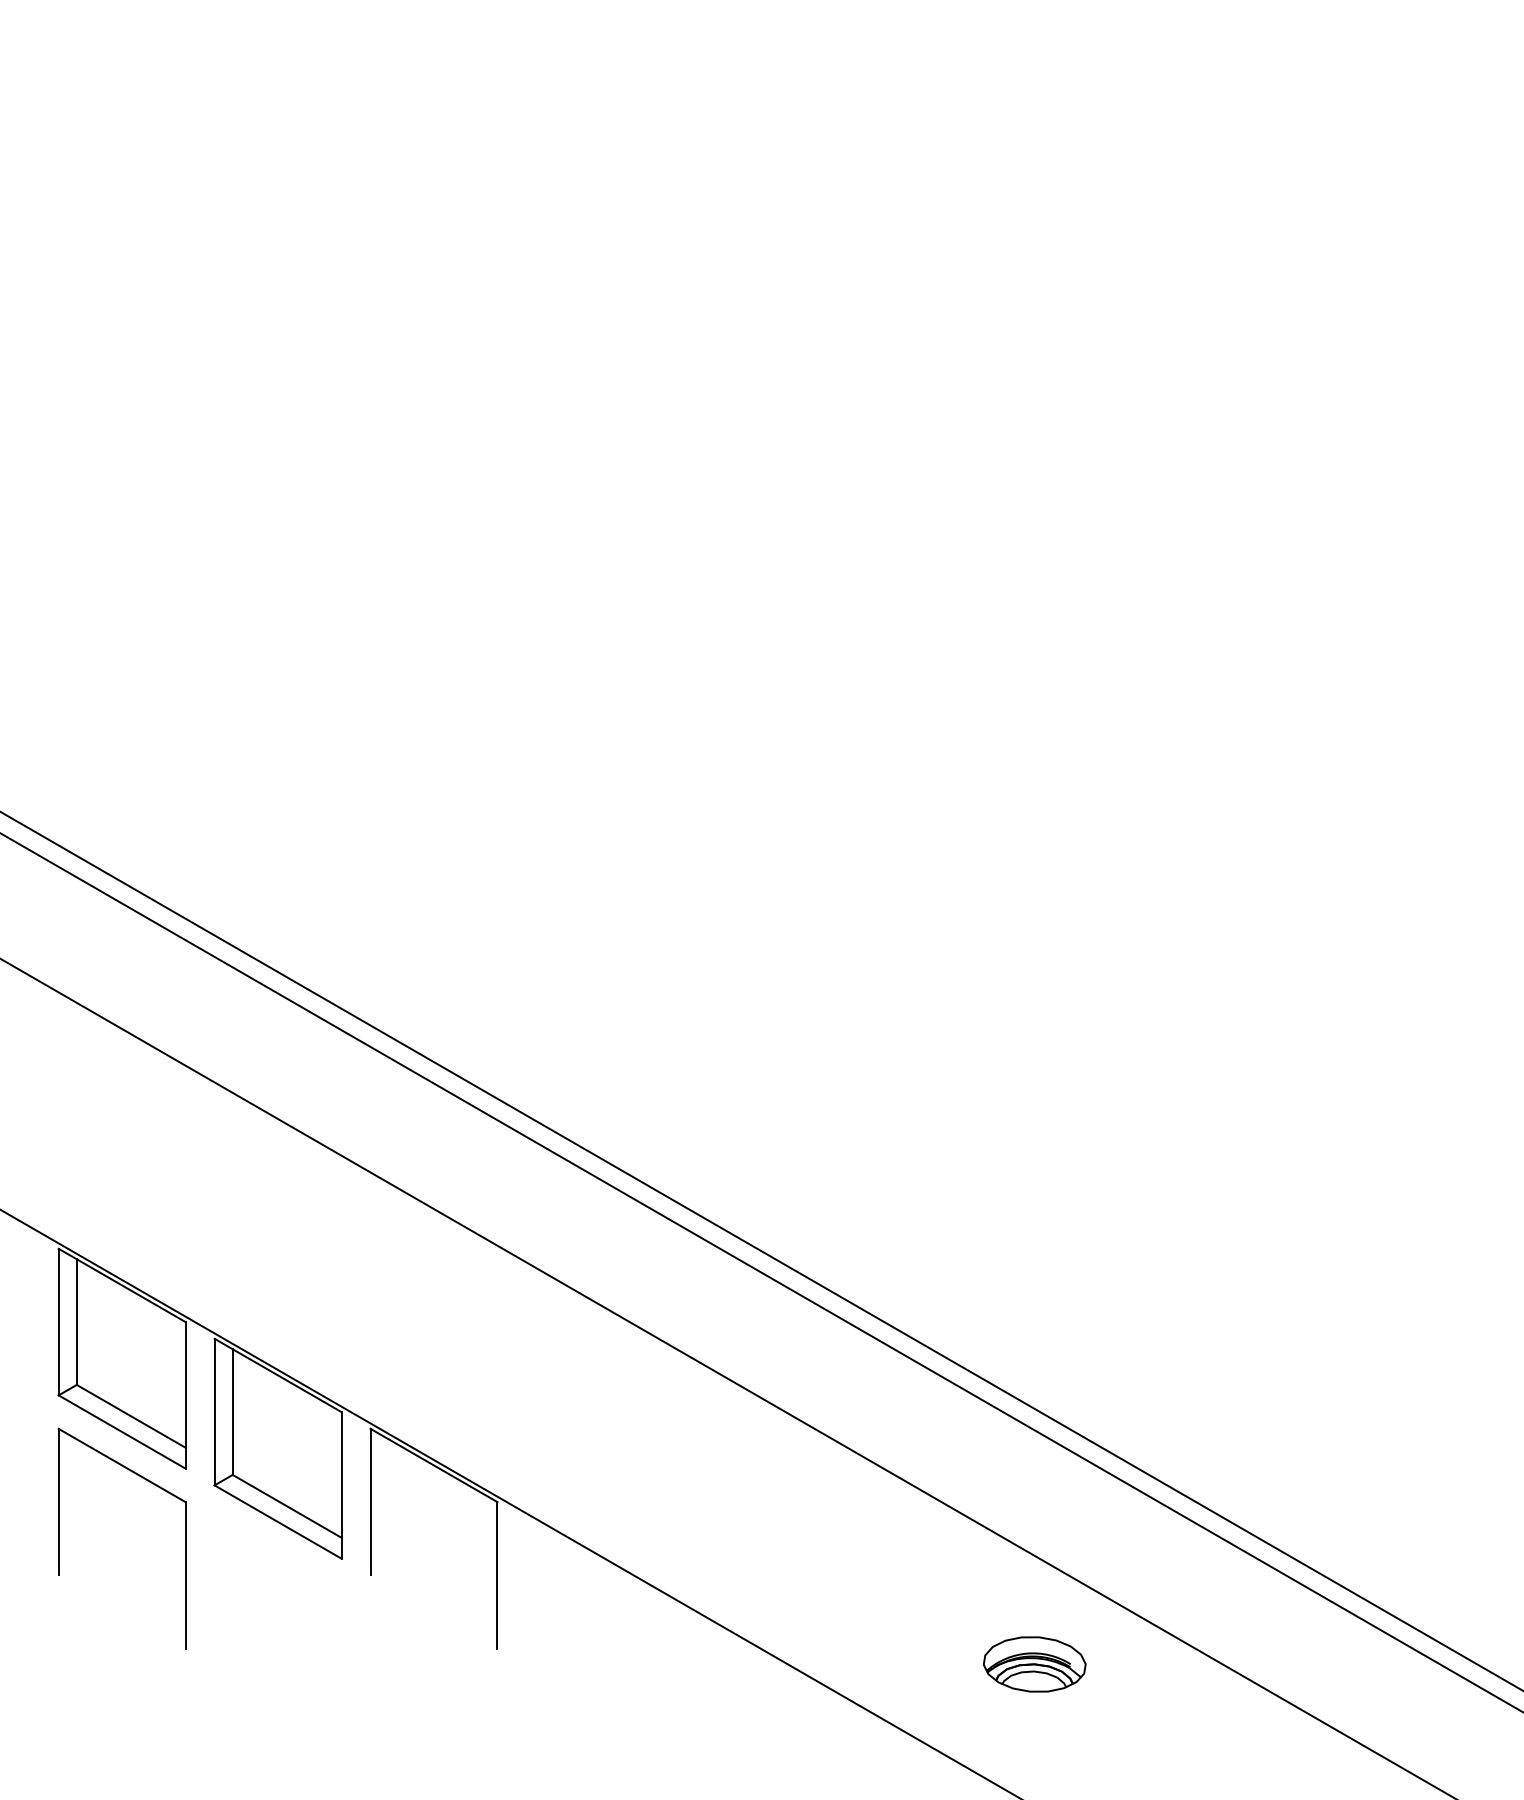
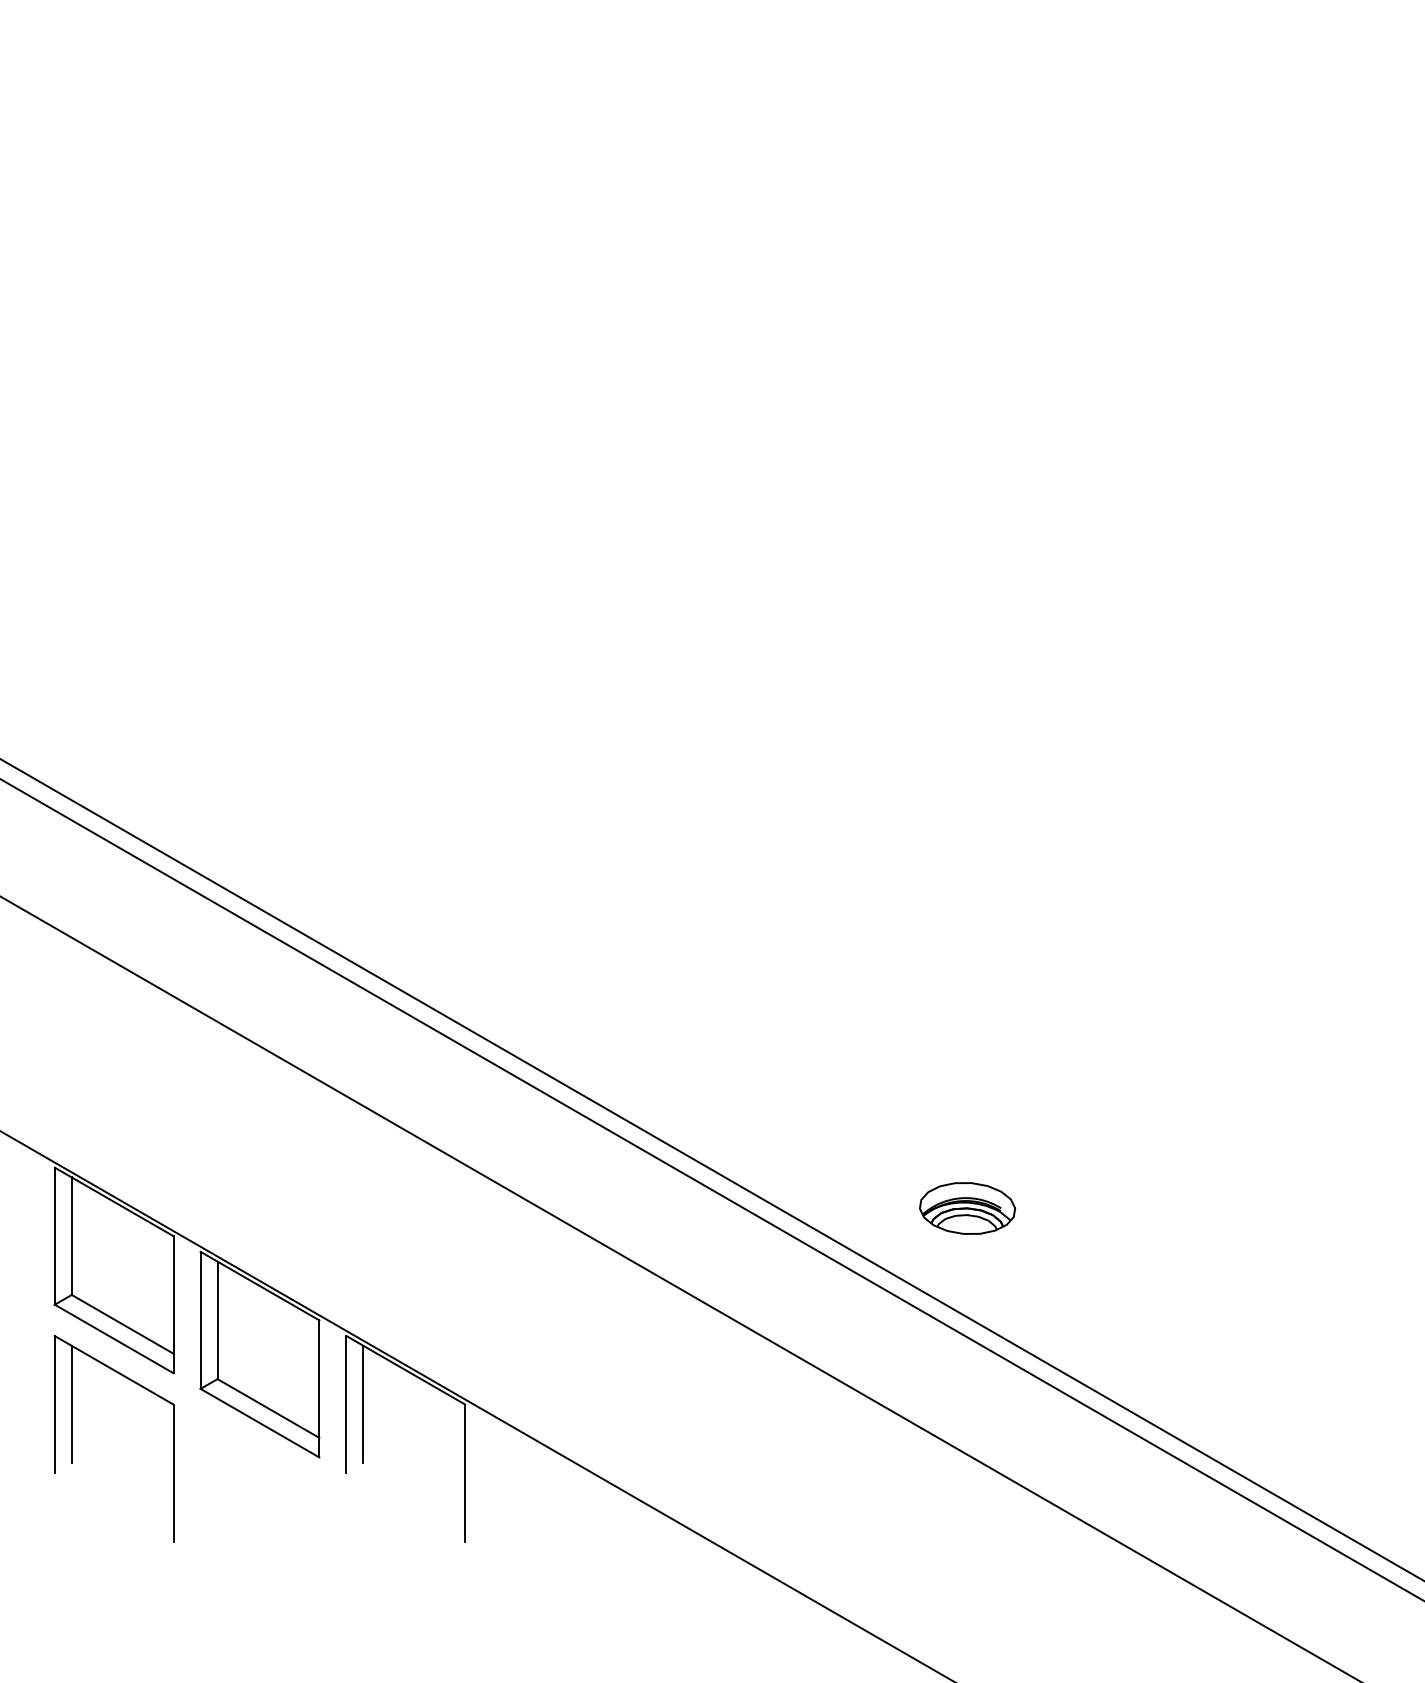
line: (76, 1501) -> (71, 1403), added
line: (388, 1501) -> (363, 1403), added
part: (1034, 1664) -> (967, 1208), moved

